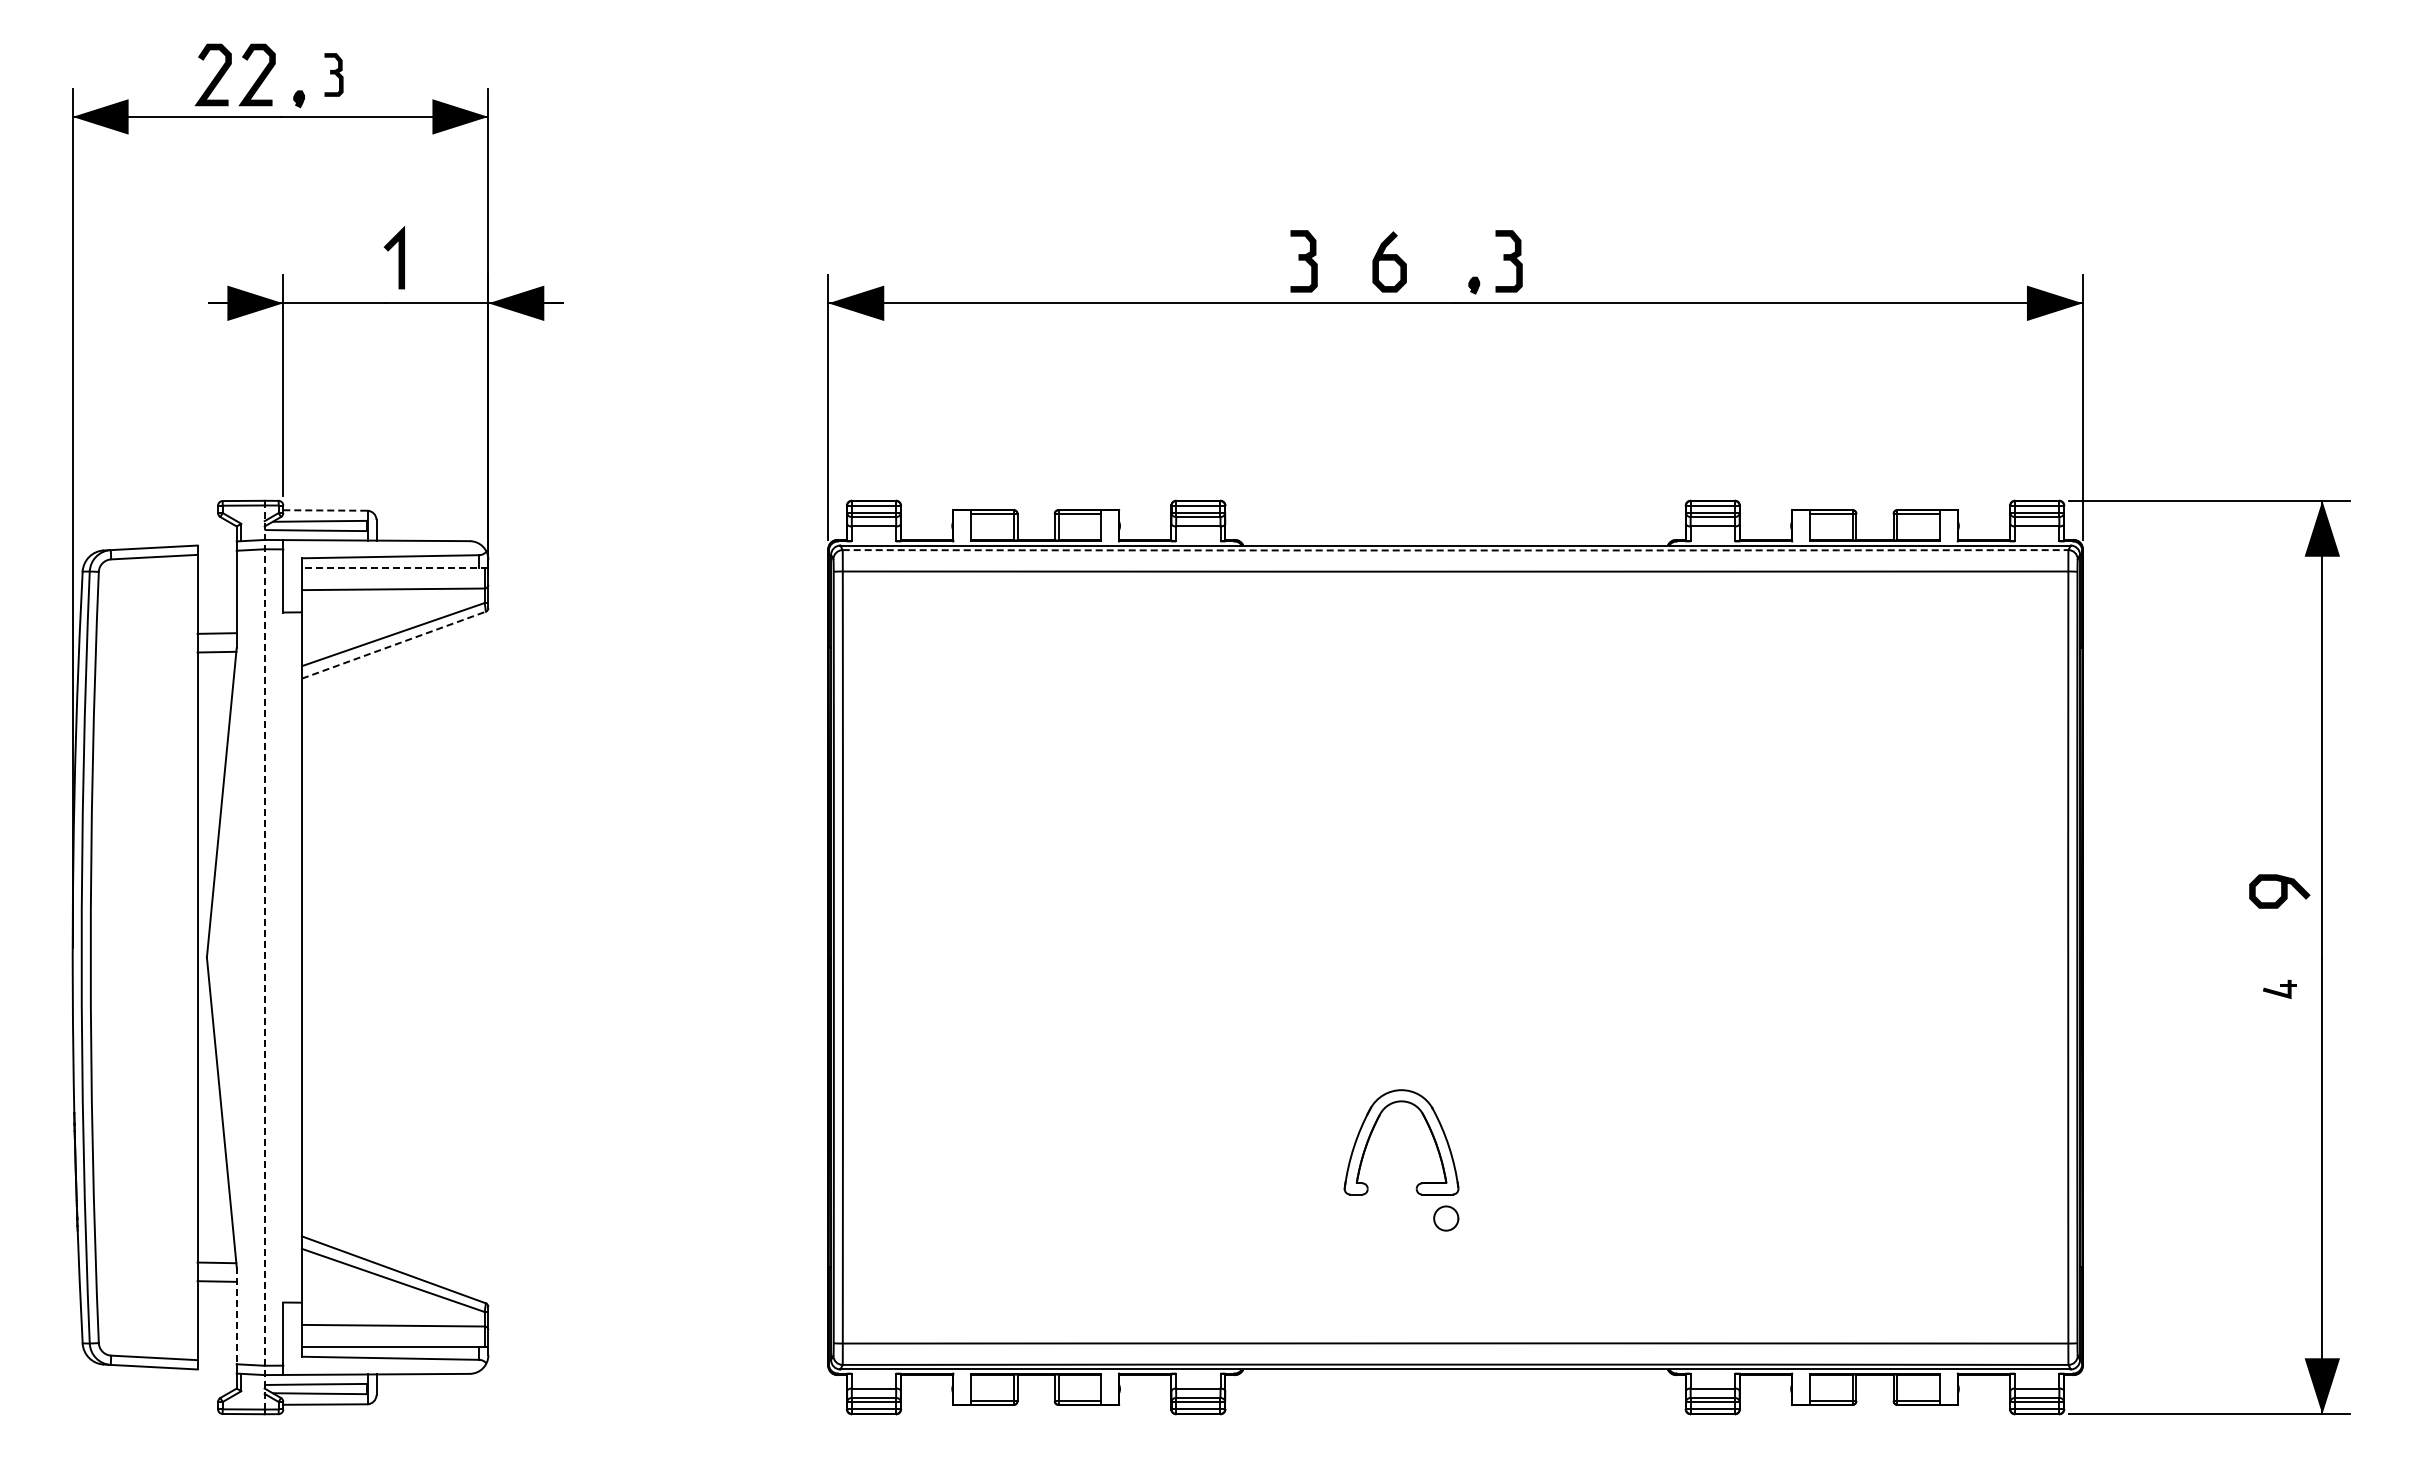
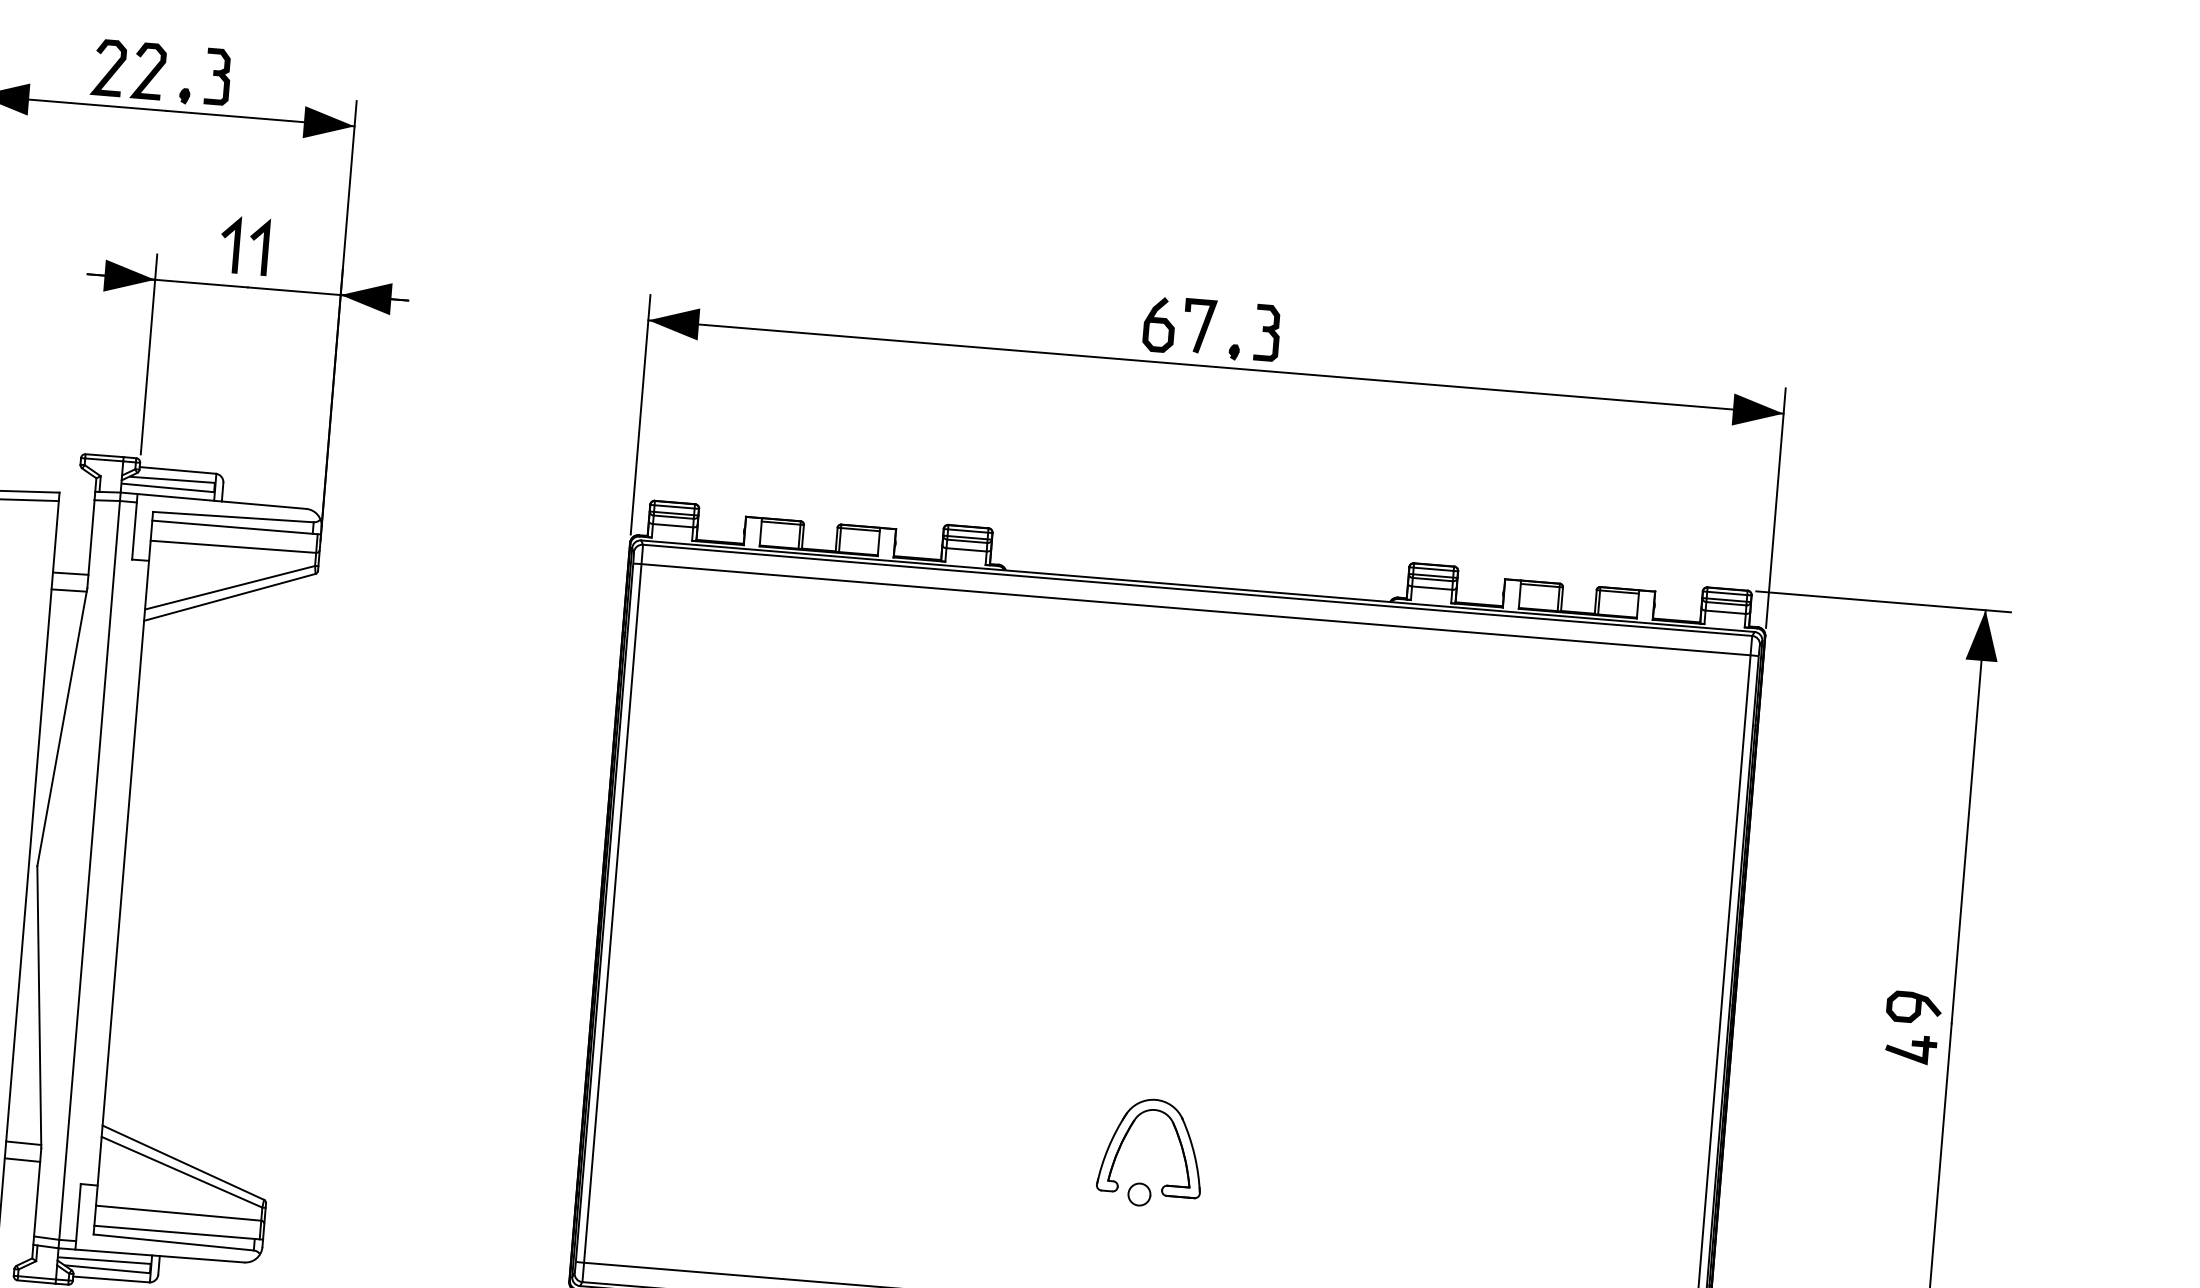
part: (333, 74) -> (217, 76), size x1.43
line: (366, 257) -> (233, 244), added
line: (1436, 259) -> (1201, 325), added
part: (1303, 261) -> (1081, 317), removed
line: (325, 510) -> (177, 470), dashed -> solid
arc: (1455, 550) -> (1197, 590), dashed -> solid
line: (394, 567) -> (236, 527), dashed -> solid
line: (393, 645) -> (229, 597), dashed -> solid
curve: (2281, 891) -> (1915, 1007), moved
line: (264, 957) -> (89, 870), dashed -> solid
part: (2279, 989) -> (1910, 1049), size x1.67
part: (1372, 1133) -> (1126, 1136), moved
line: (236, 1315) -> (37, 1192), dashed -> solid

